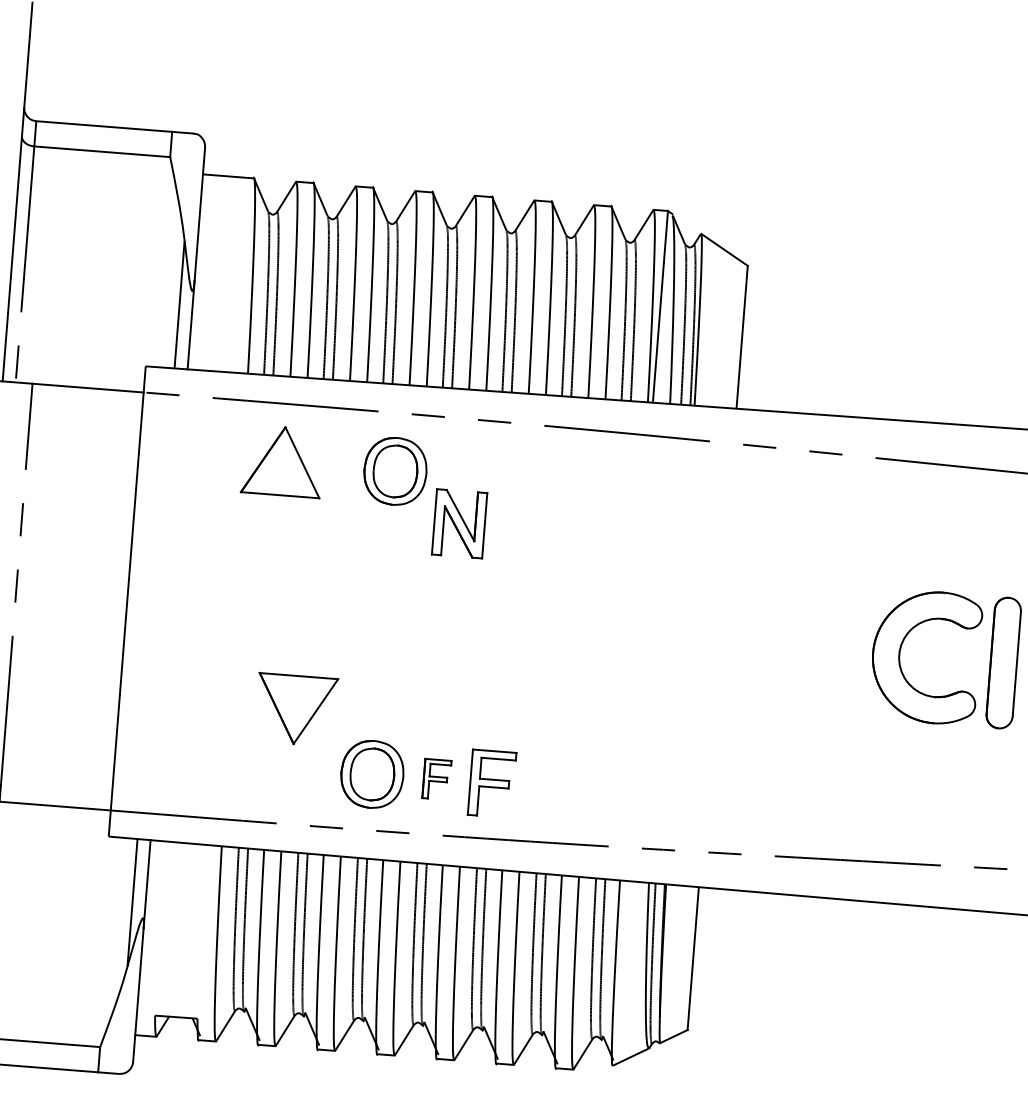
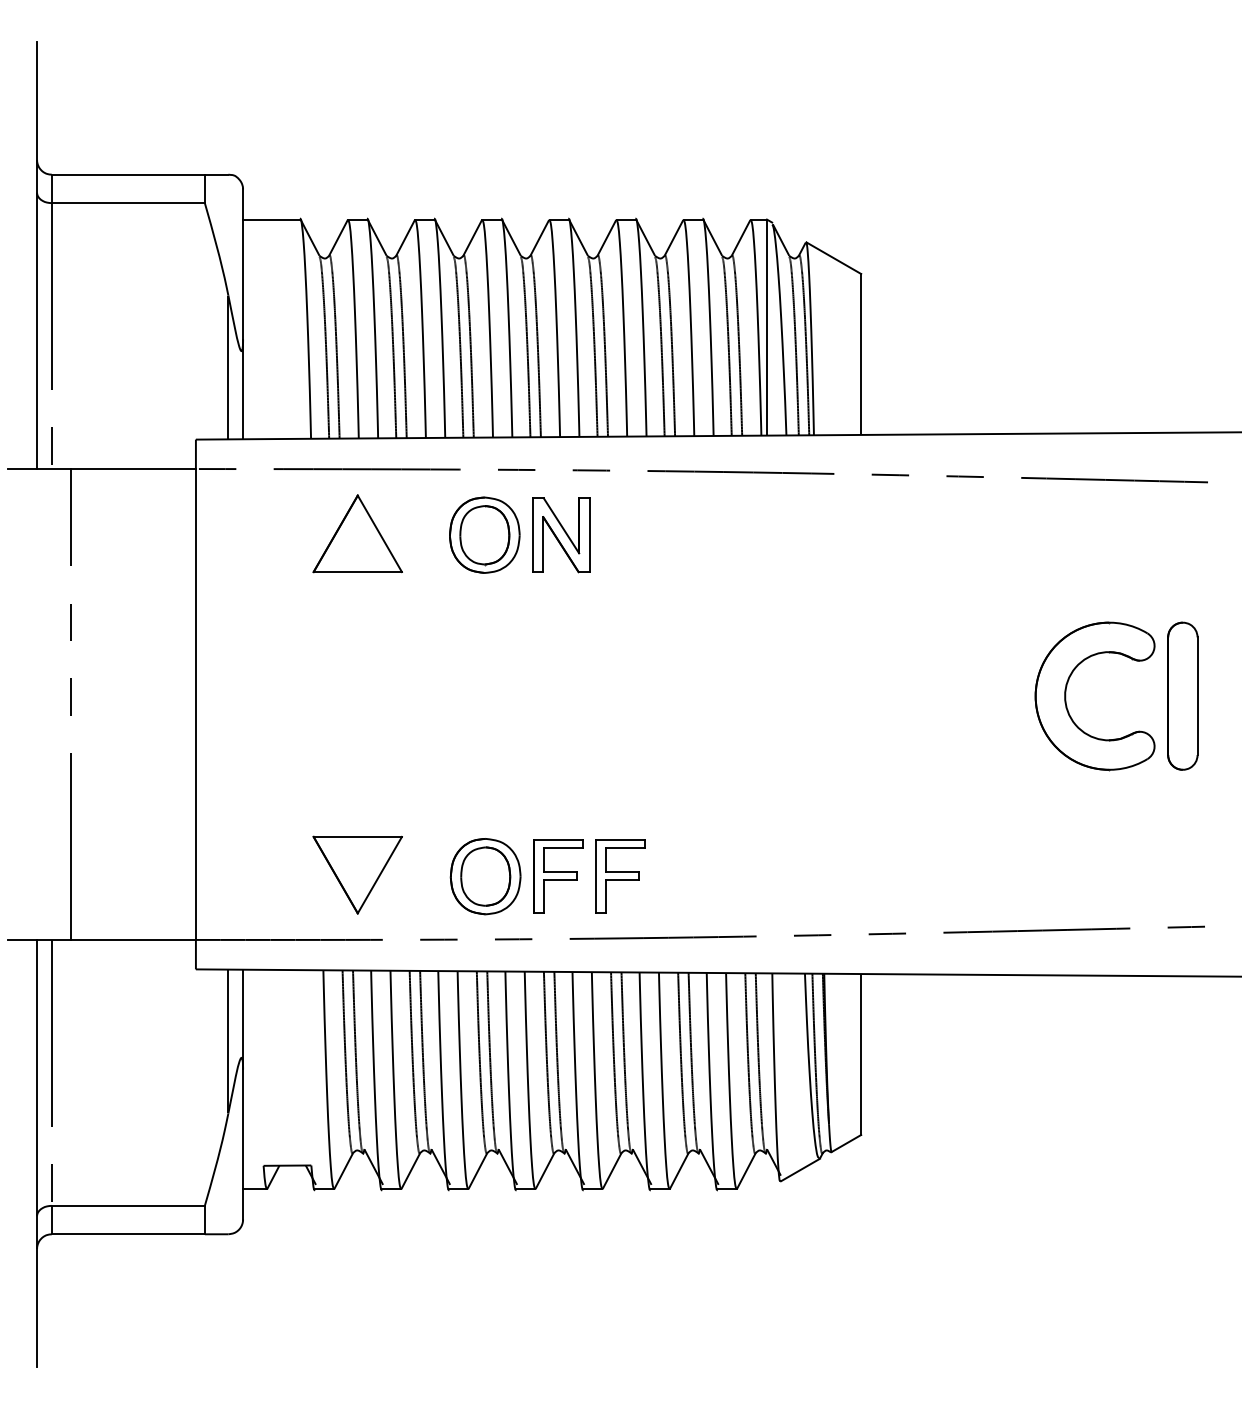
part: (459, 524) -> (561, 535), moved
part: (296, 709) -> (357, 874), moved
part: (437, 779) -> (558, 876), size x1.67

